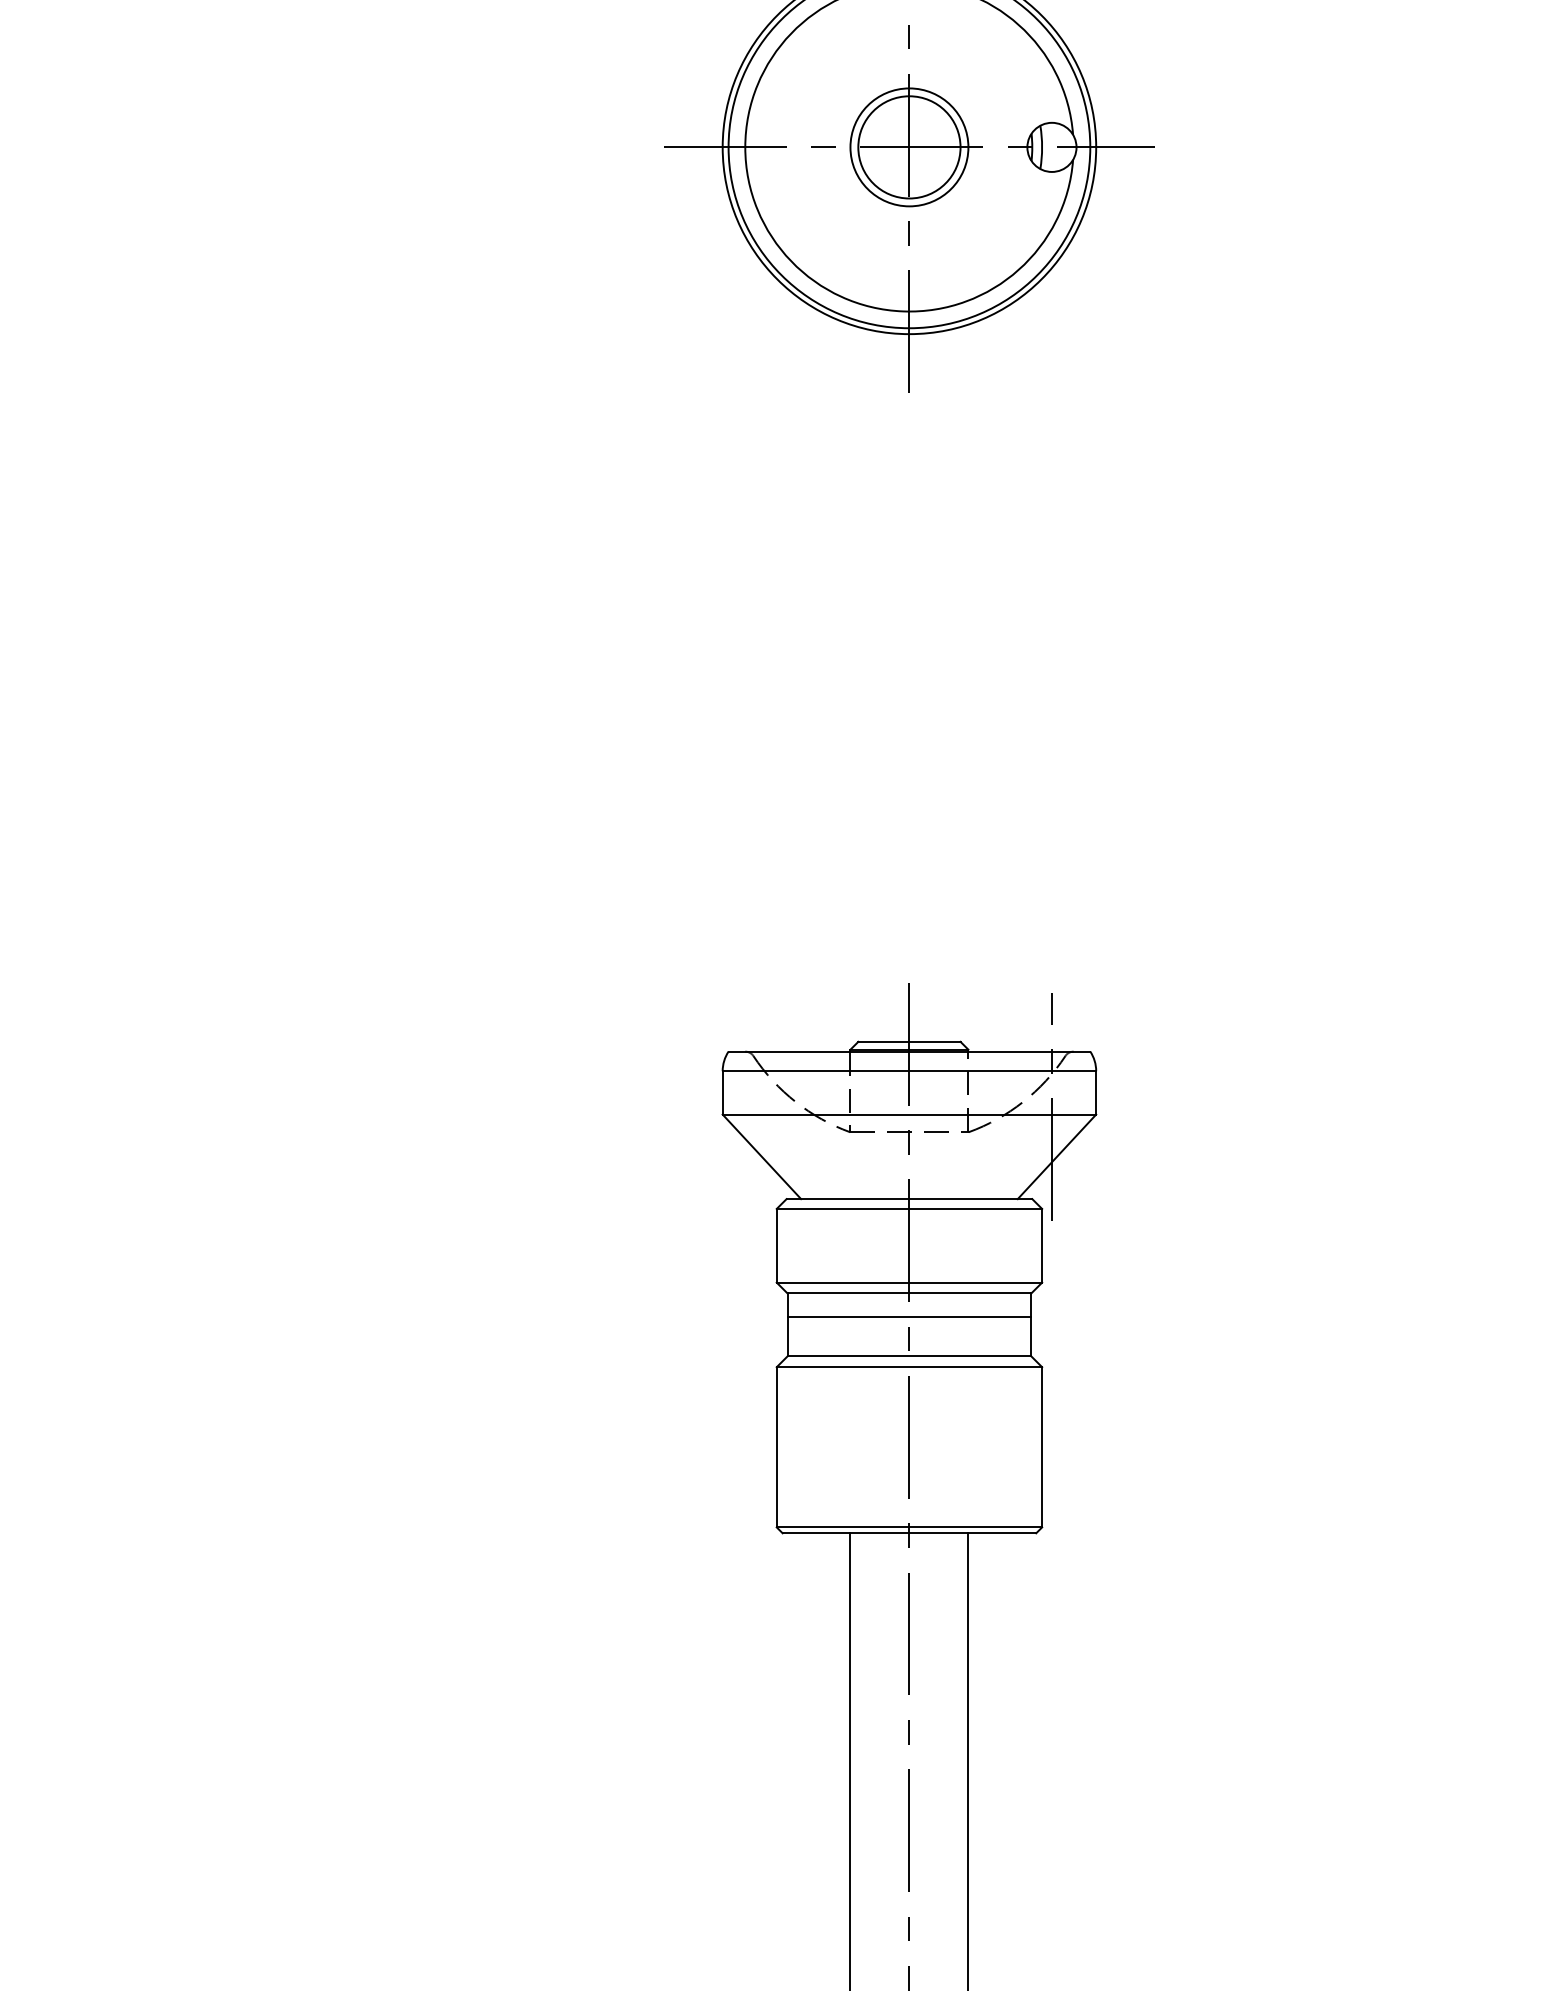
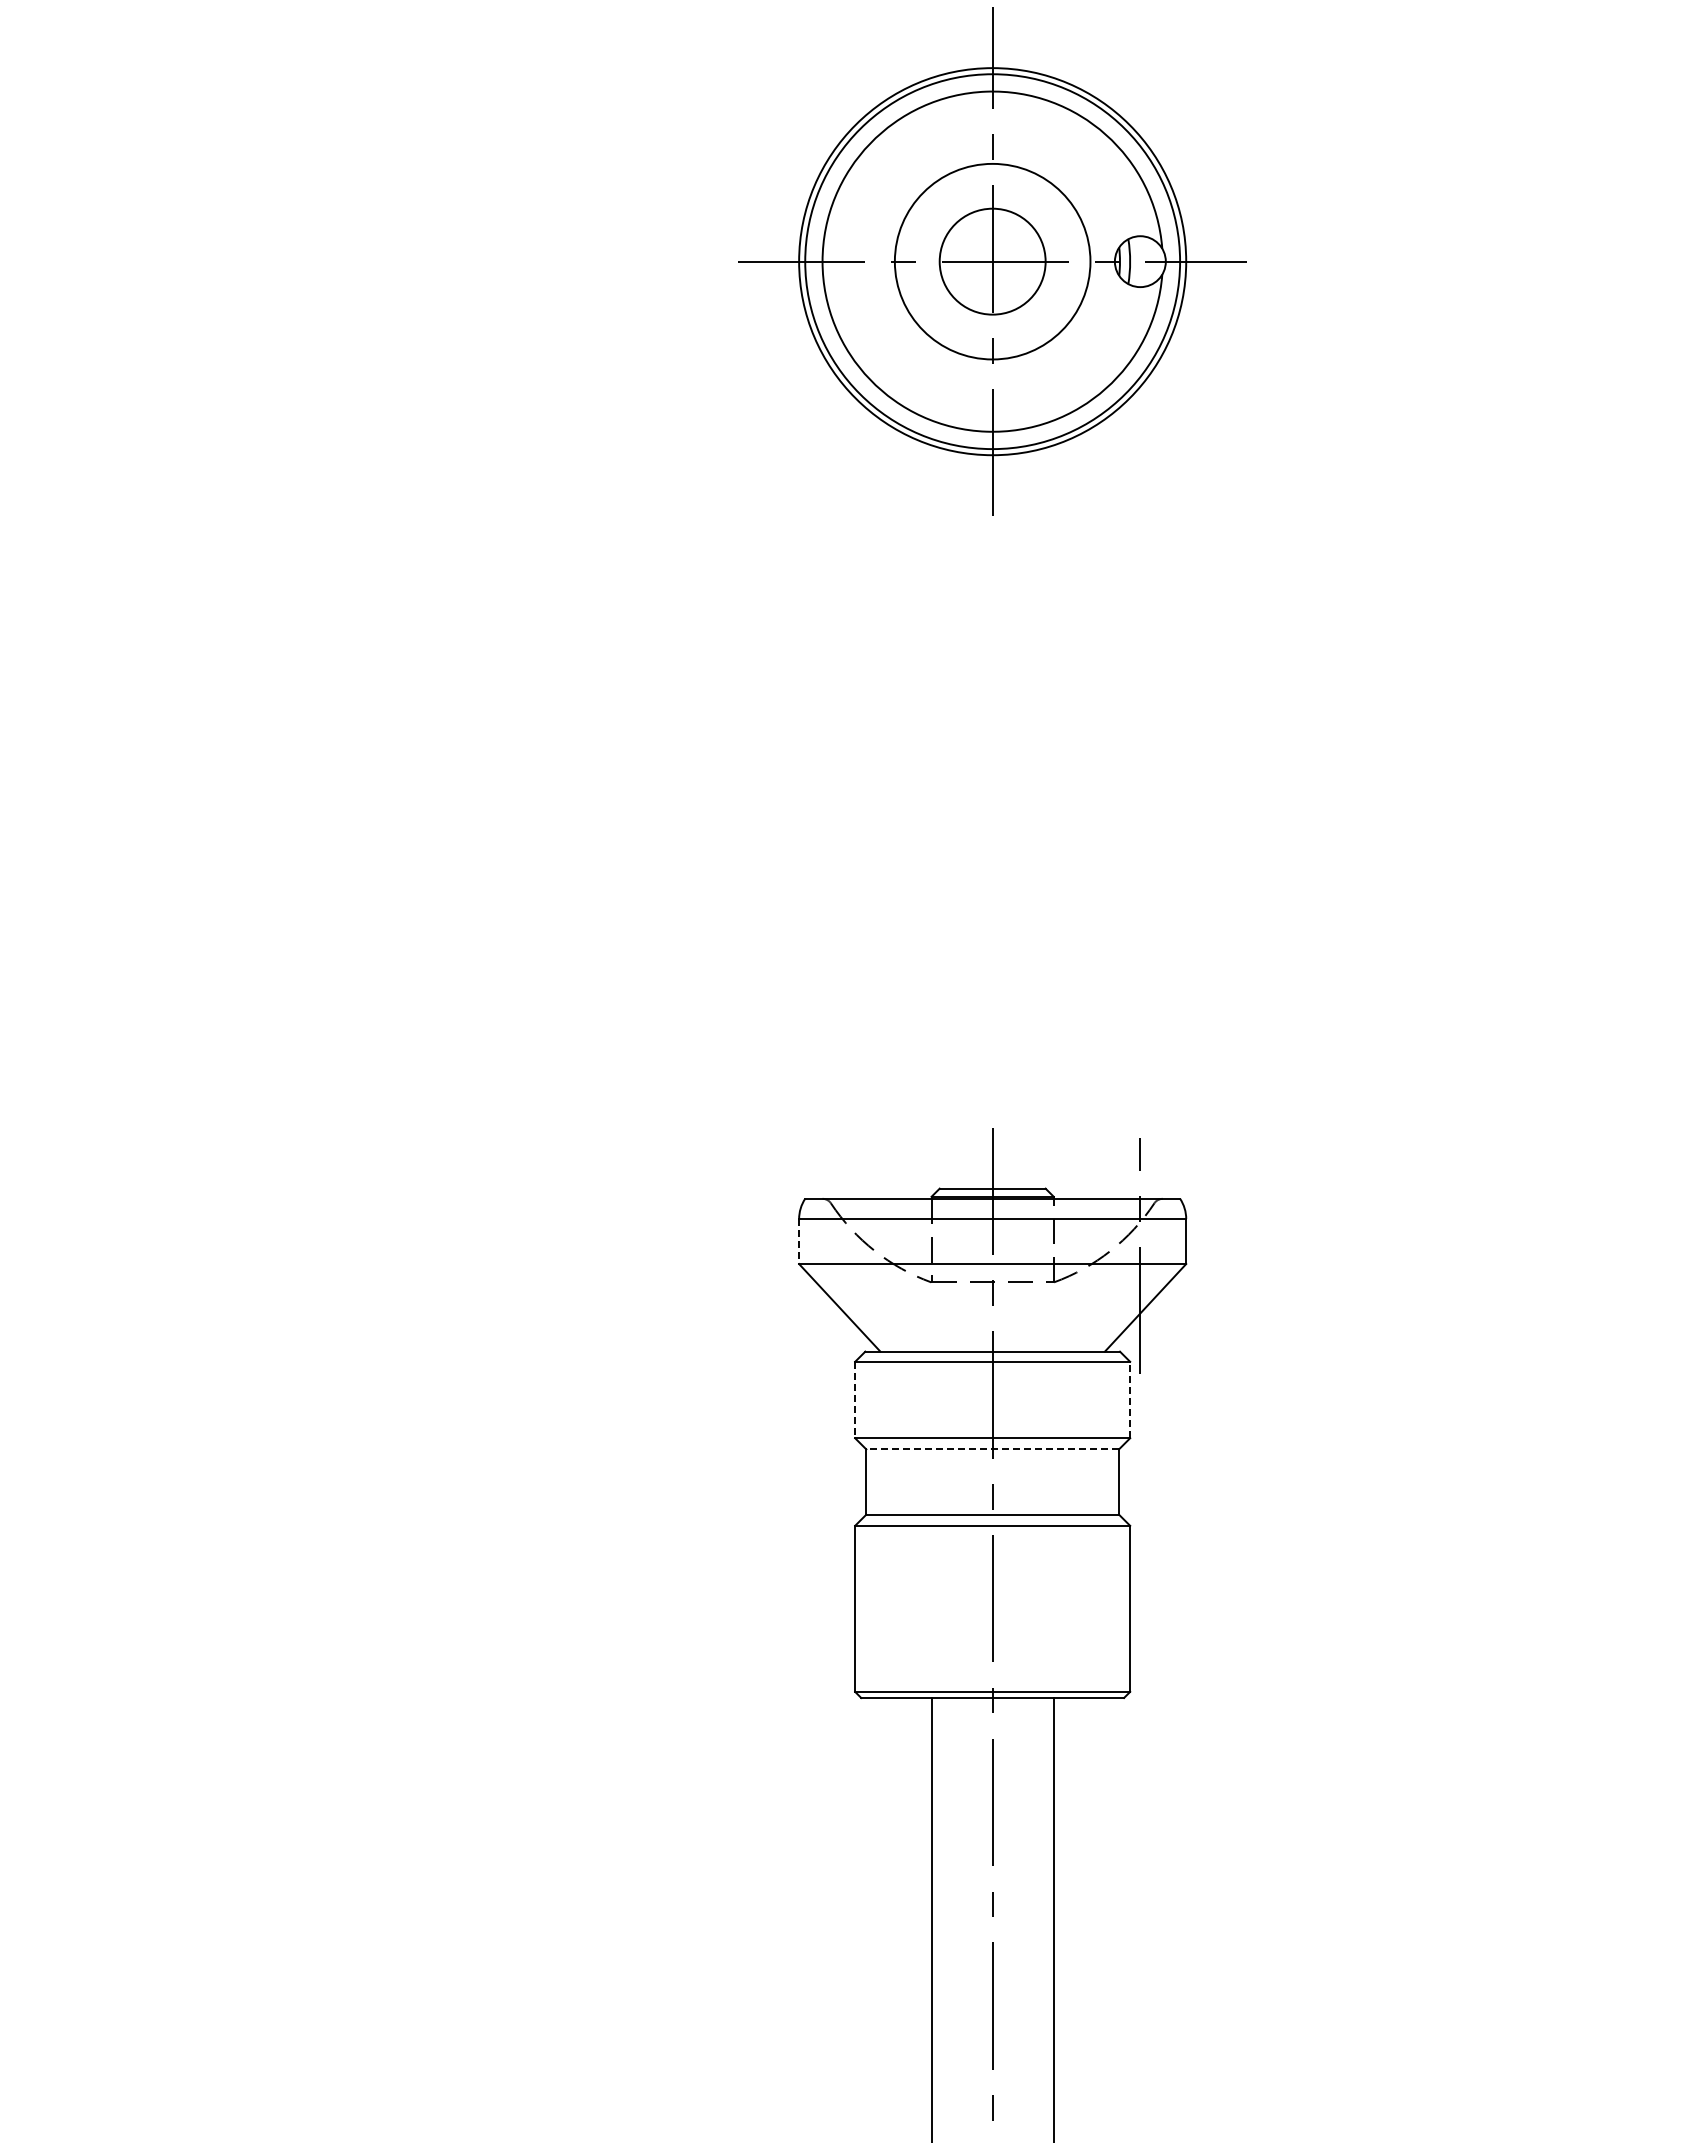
circle: (909, 147) -> (992, 261), size x1.6
line: (723, 1093) -> (799, 1242), solid -> dashed
line: (1042, 1245) -> (1130, 1399), solid -> dashed
line: (777, 1246) -> (855, 1400), solid -> dashed
line: (909, 1293) -> (992, 1449), solid -> dashed
line: (909, 1316) -> (992, 1473), removed

